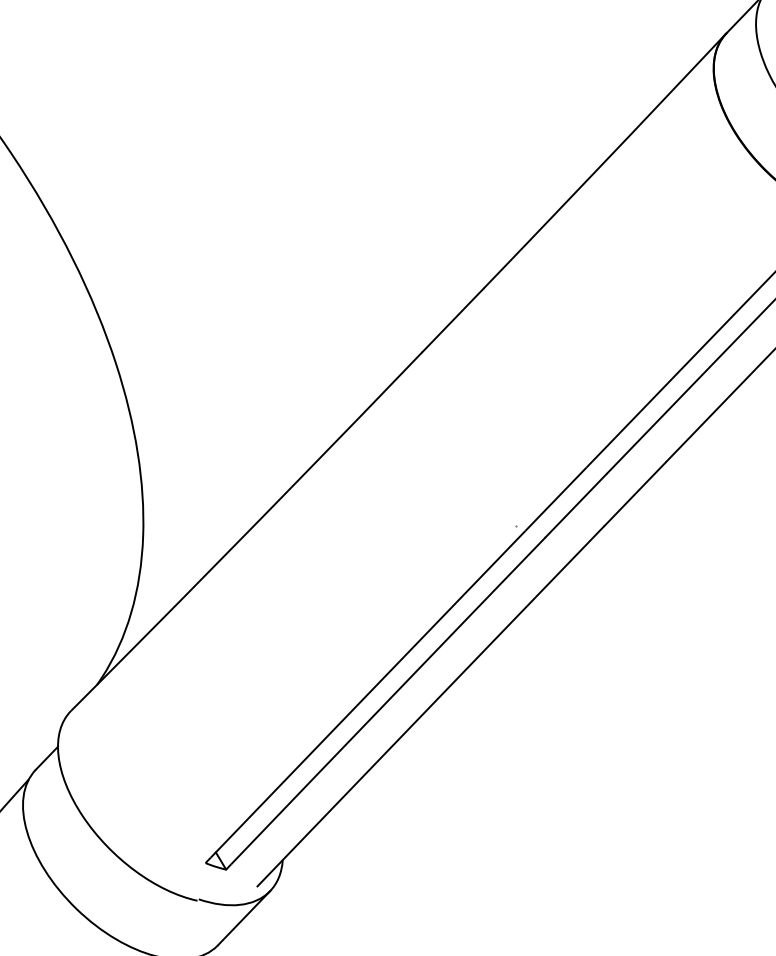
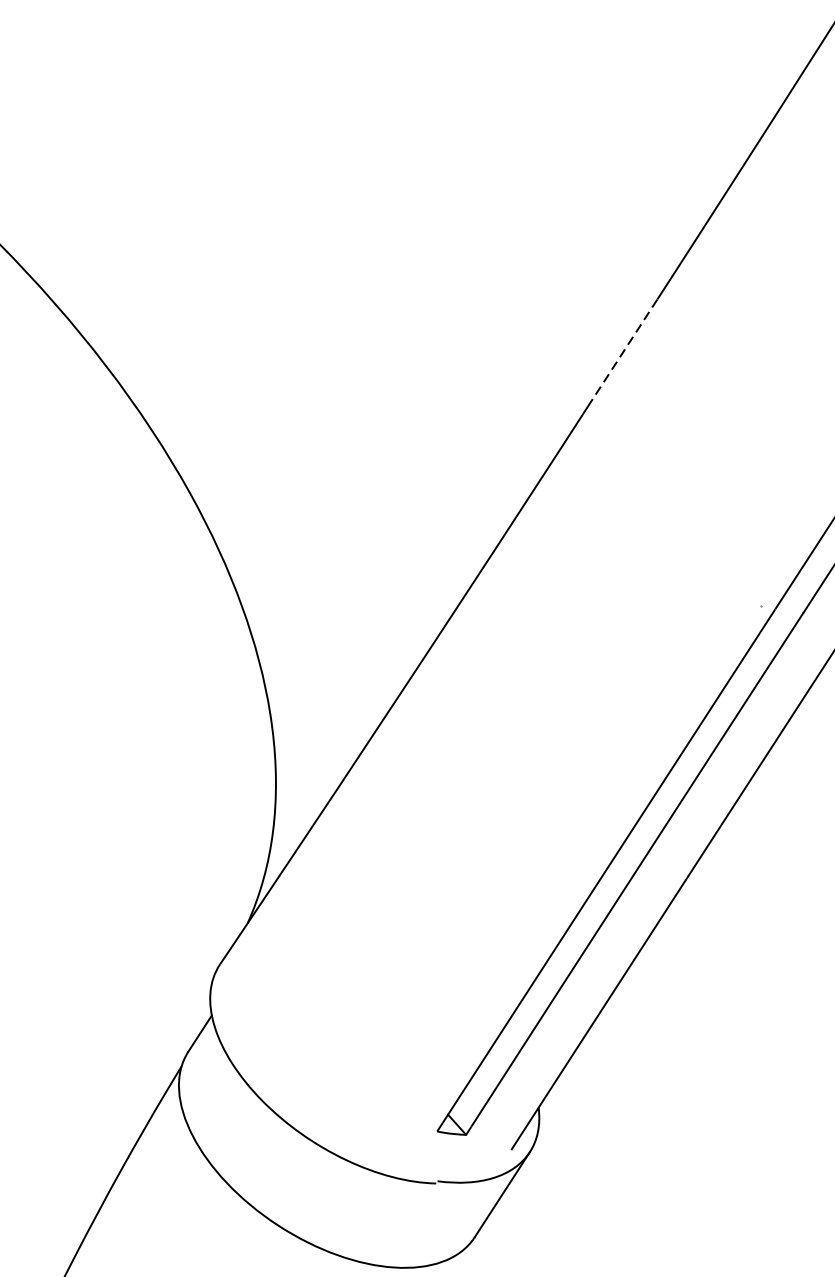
line: (452, 320) -> (624, 349), solid -> dashed

